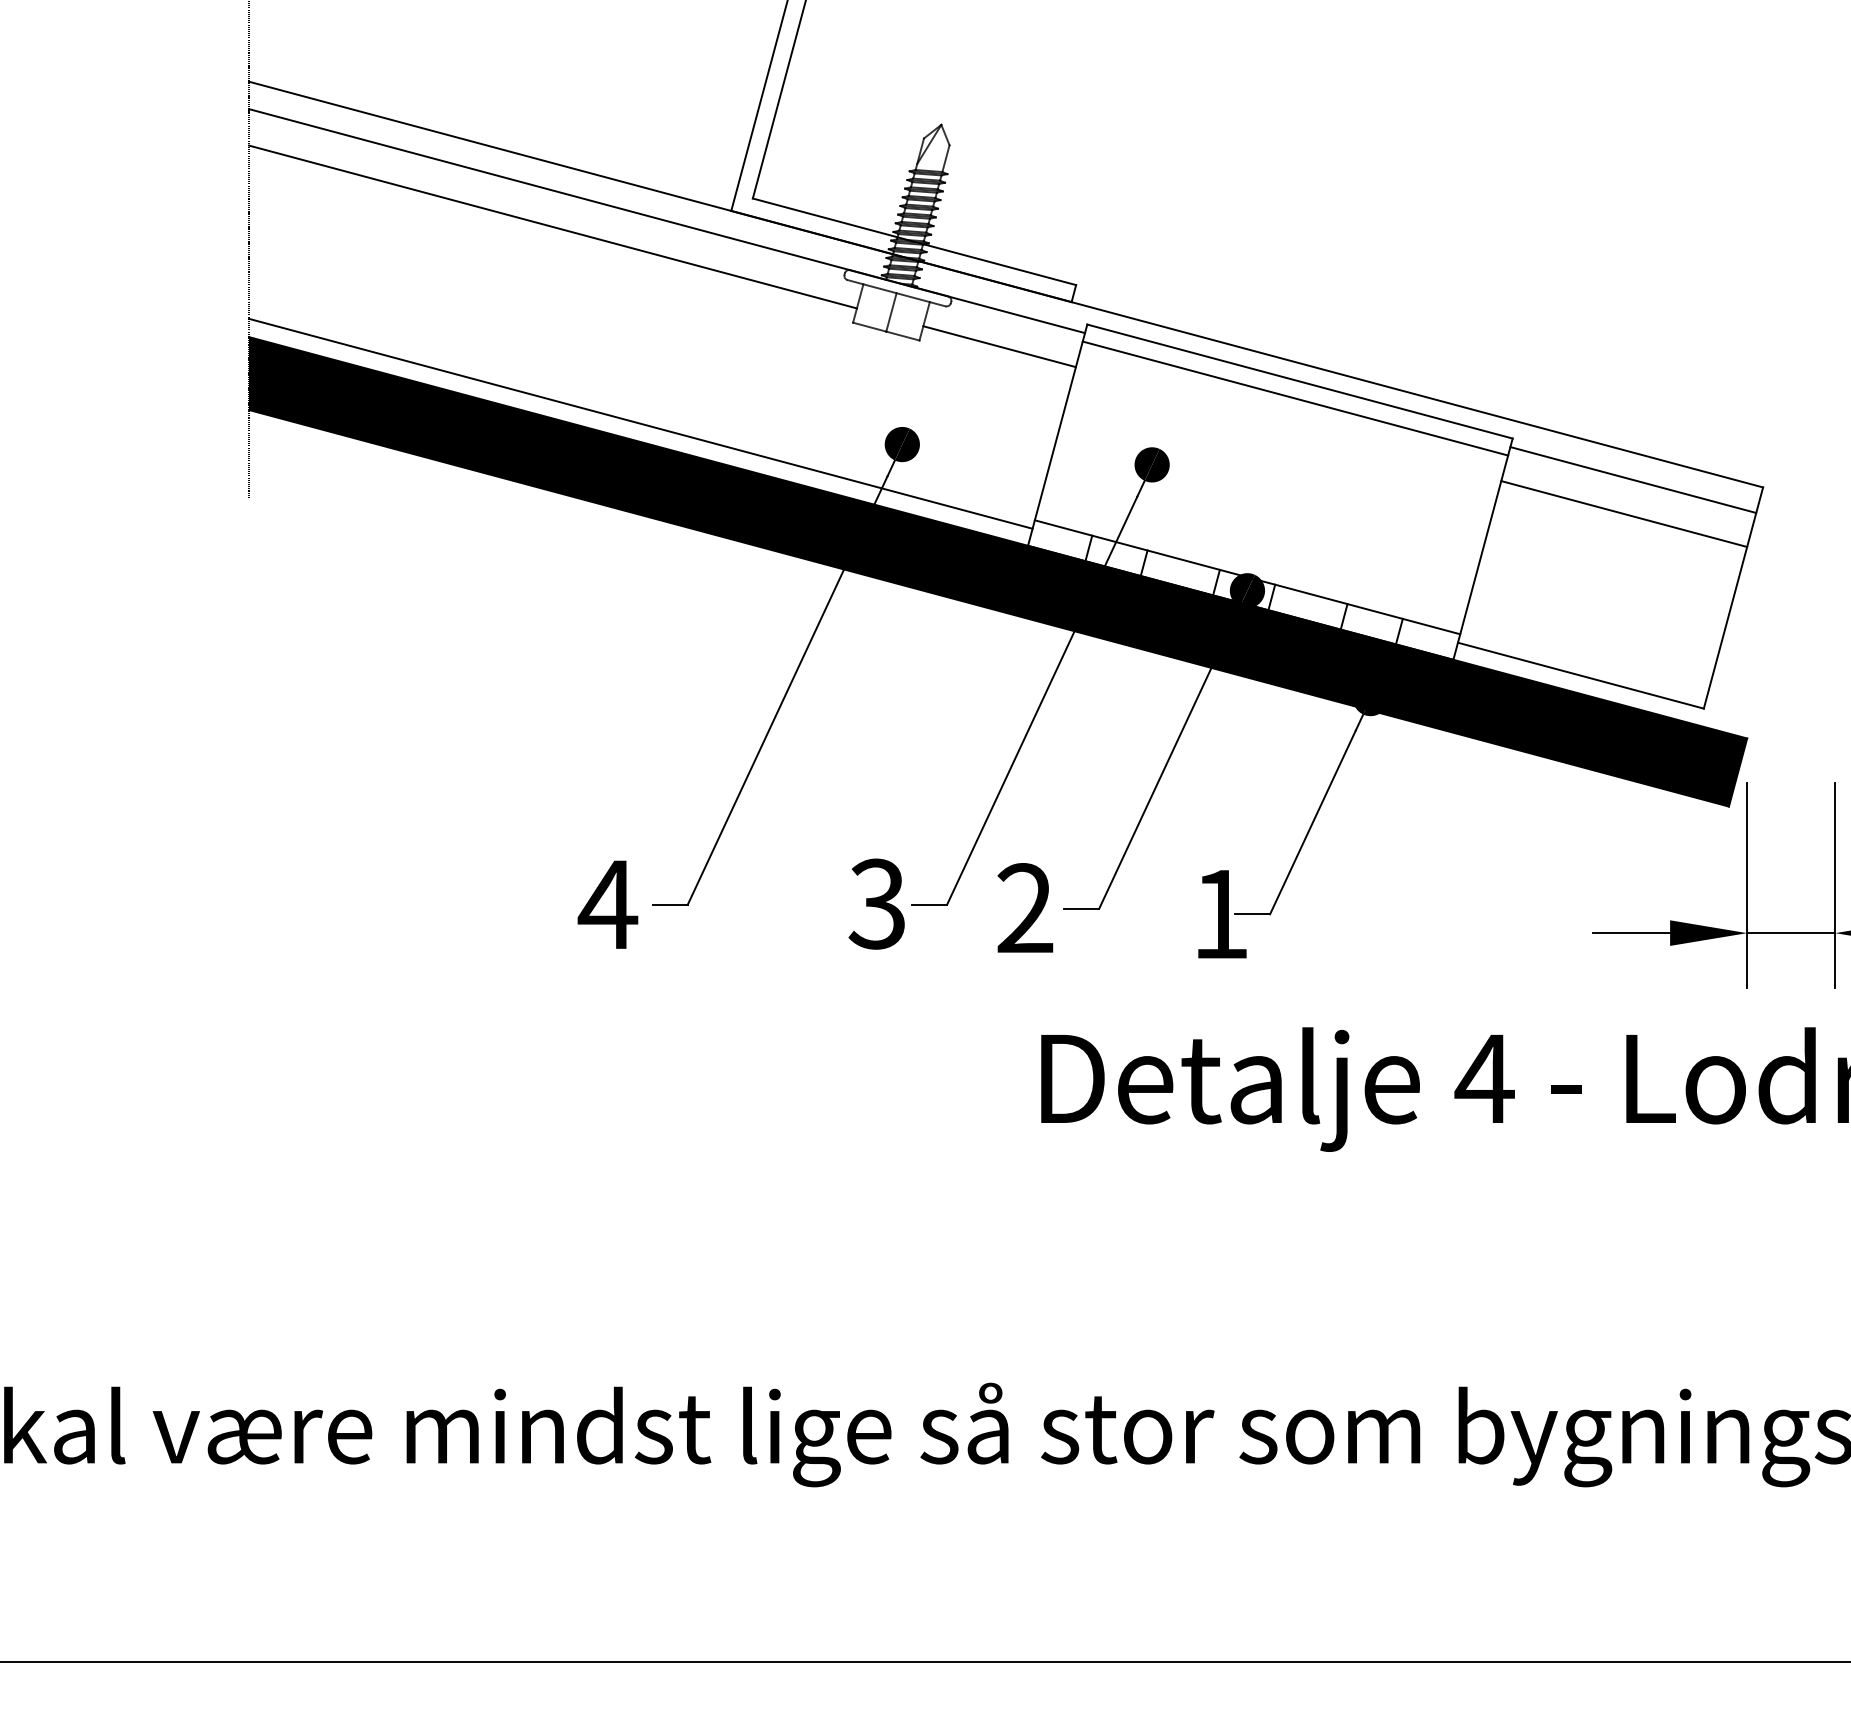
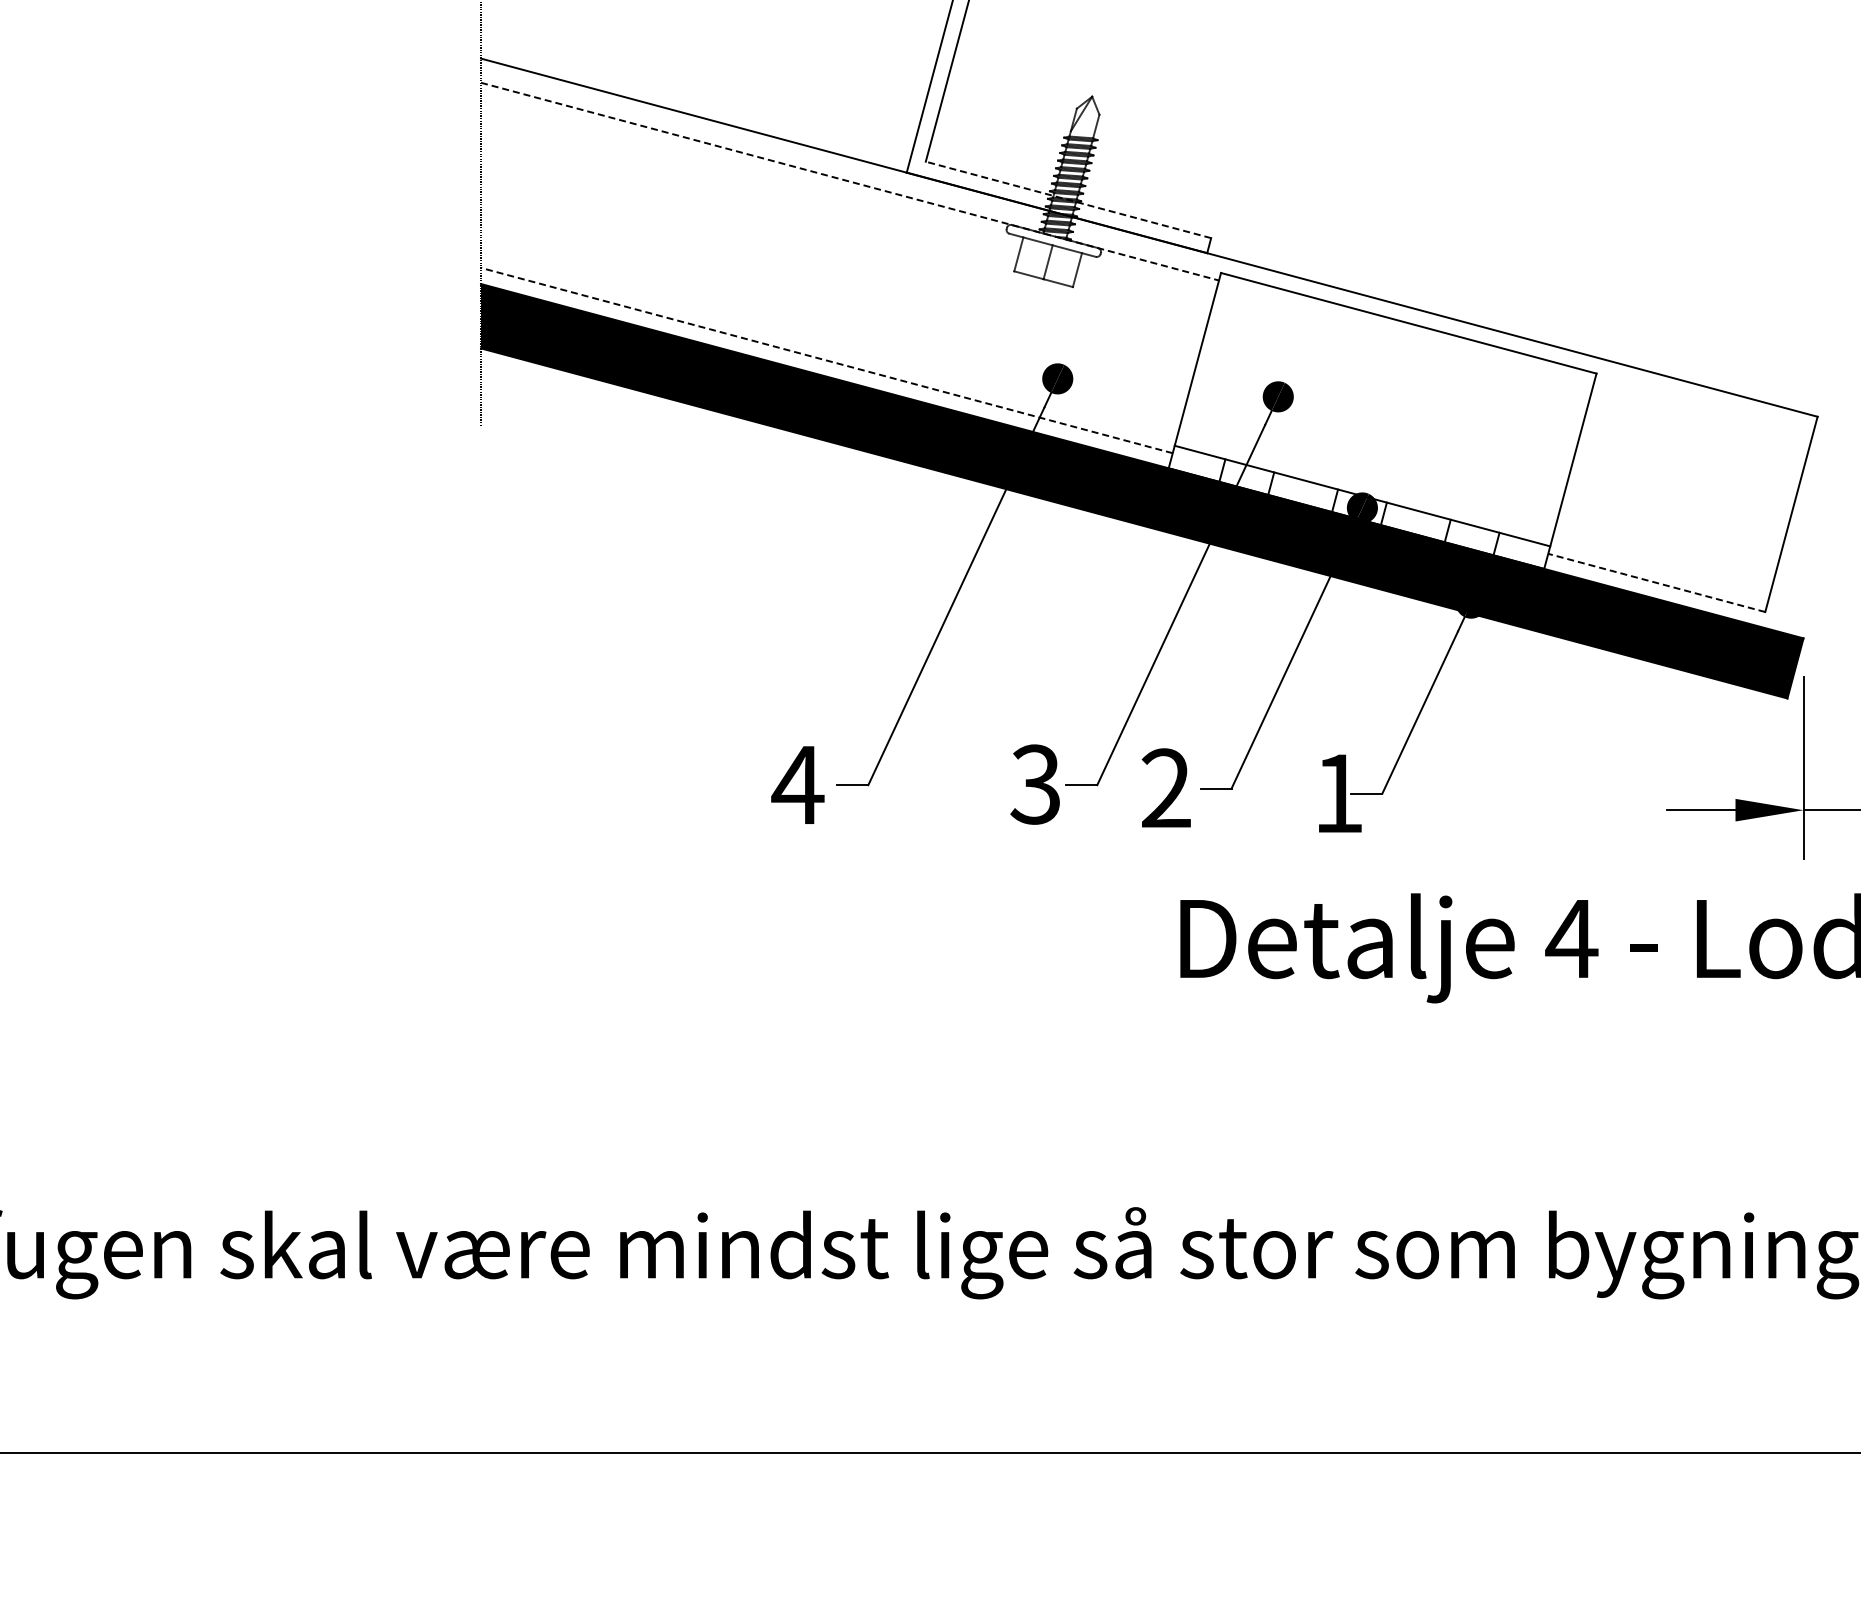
line: (667, 220) -> (850, 181), solid -> dashed
line: (553, 226) -> (749, 186), removed
line: (914, 241) -> (1068, 199), solid -> dashed
line: (999, 346) -> (1143, 292), removed
line: (1295, 398) -> (1404, 338), removed
line: (640, 423) -> (826, 360), solid -> dashed
line: (1632, 480) -> (1702, 410), removed
line: (1623, 514) -> (1694, 440), removed
line: (1580, 675) -> (1656, 582), solid -> dashed

